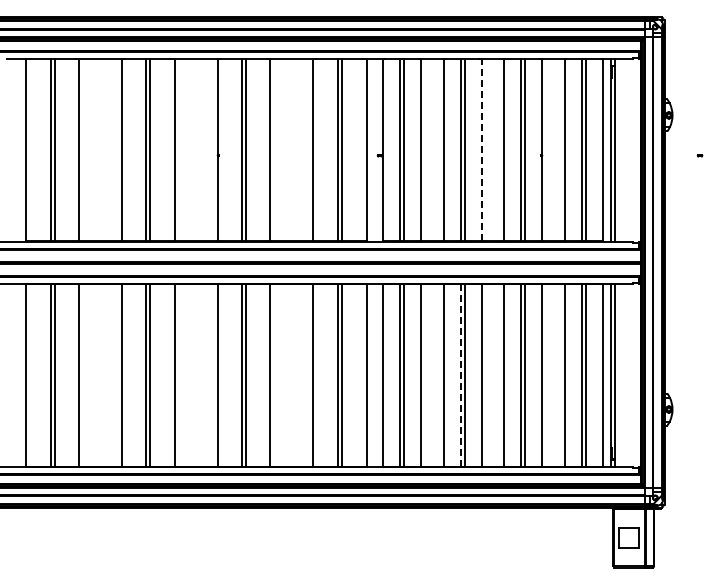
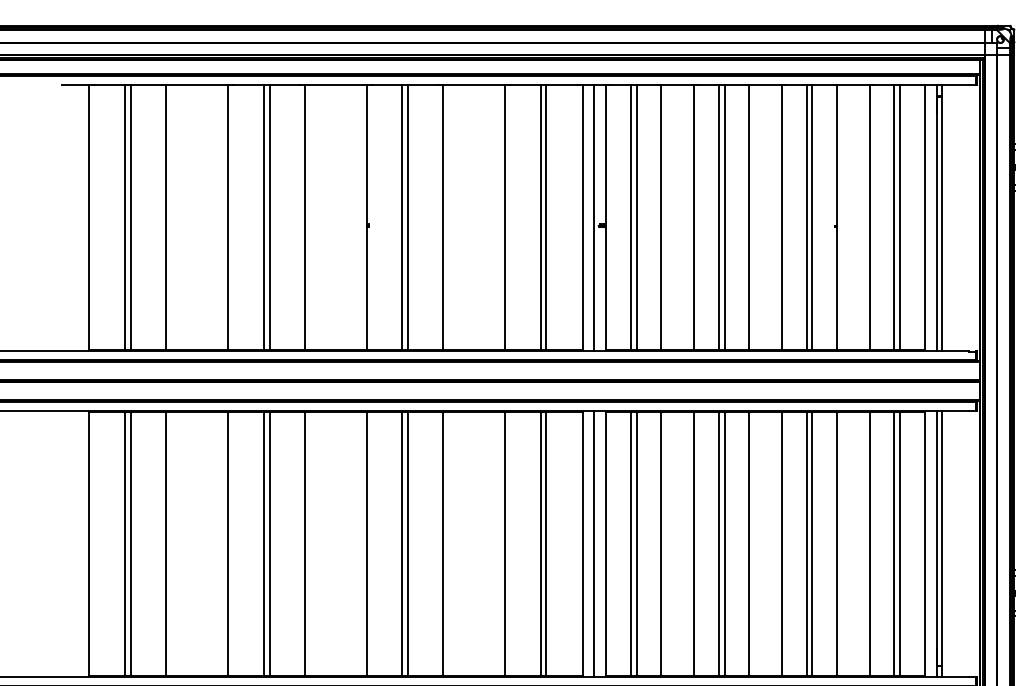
line: (481, 149) -> (748, 216), dashed -> solid
line: (374, 150) -> (593, 218), added
line: (374, 375) -> (593, 544), added
line: (460, 375) -> (718, 544), dashed -> solid

